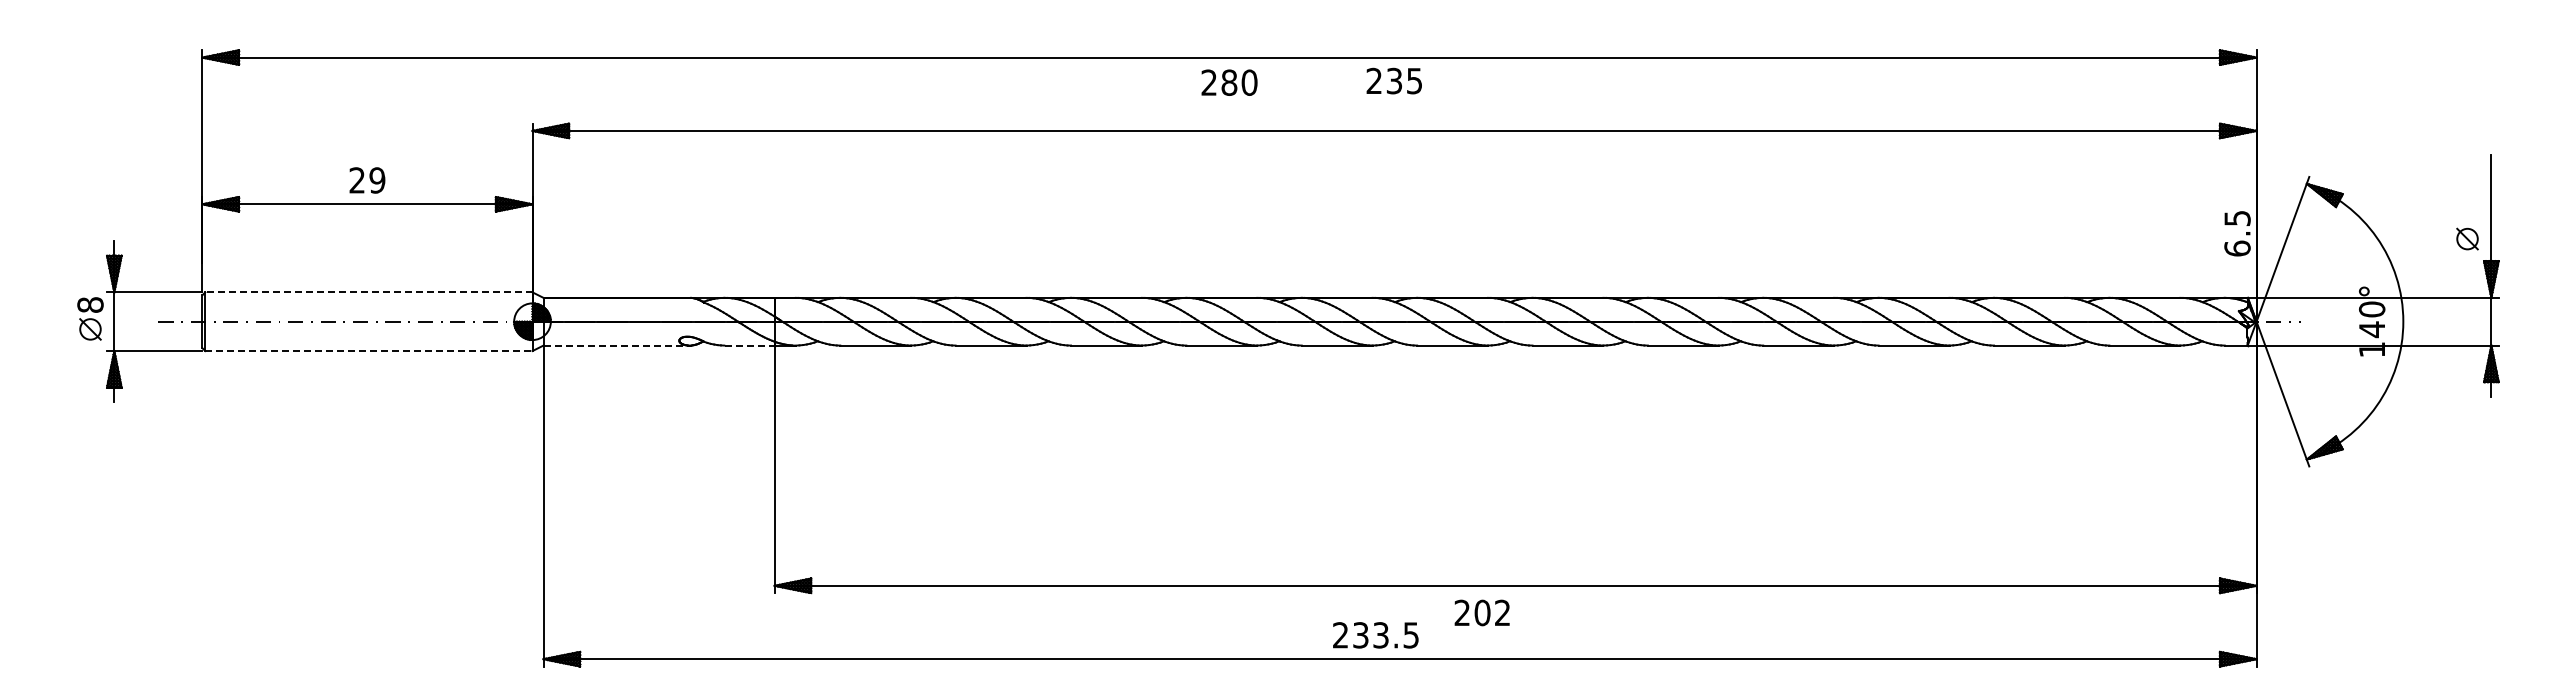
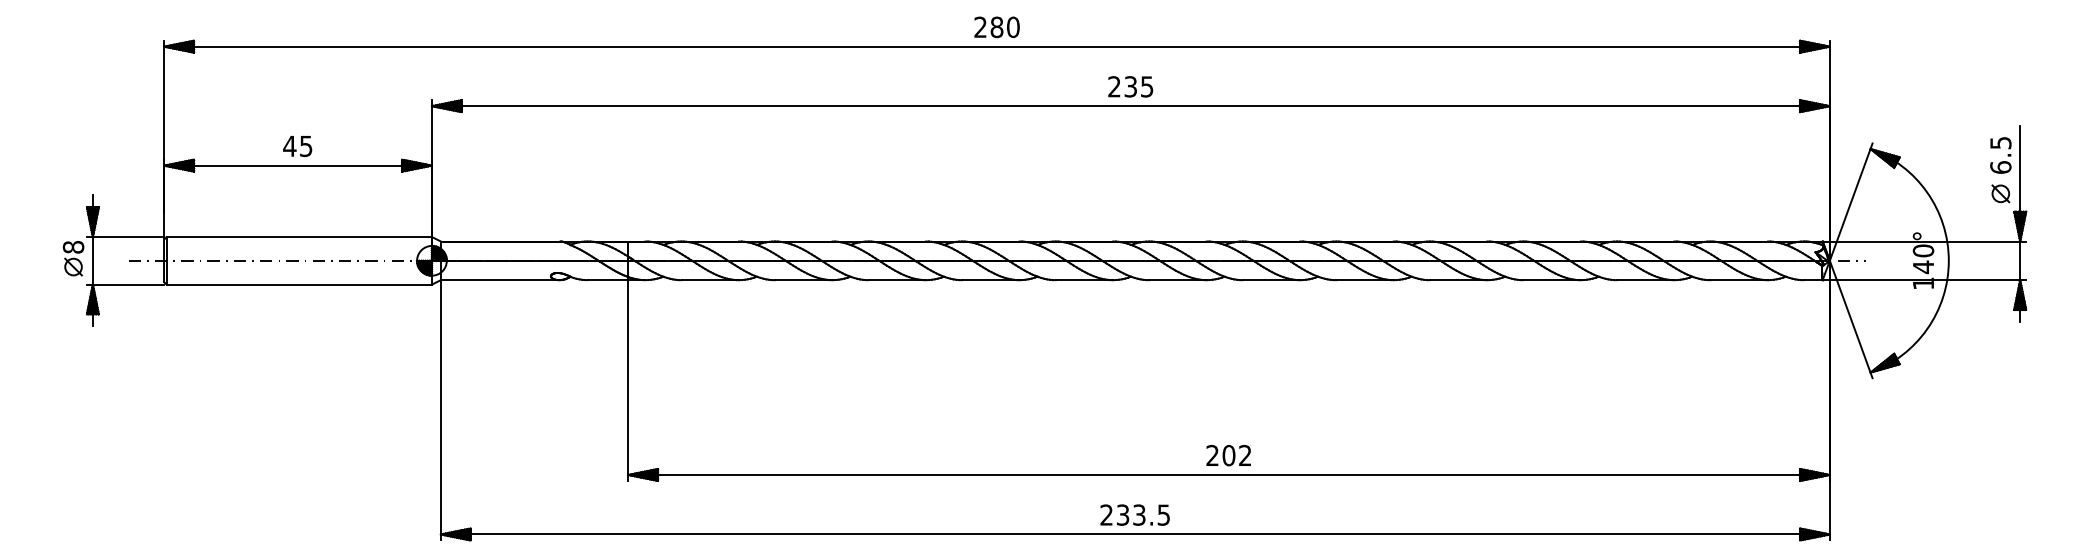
text: (1393, 80) -> (1130, 86), moved
text: (1229, 82) -> (997, 27), moved
text: (366, 180) -> (297, 146), 29 -> 45
text: (2237, 233) -> (2000, 155), moved
line: (368, 292) -> (298, 237), dashed -> solid
line: (617, 345) -> (500, 280), dashed -> solid
line: (749, 345) -> (607, 280), dashed -> solid
line: (368, 351) -> (298, 284), dashed -> solid
text: (1481, 612) -> (1228, 455), moved
text: (1375, 635) -> (1134, 515), moved

